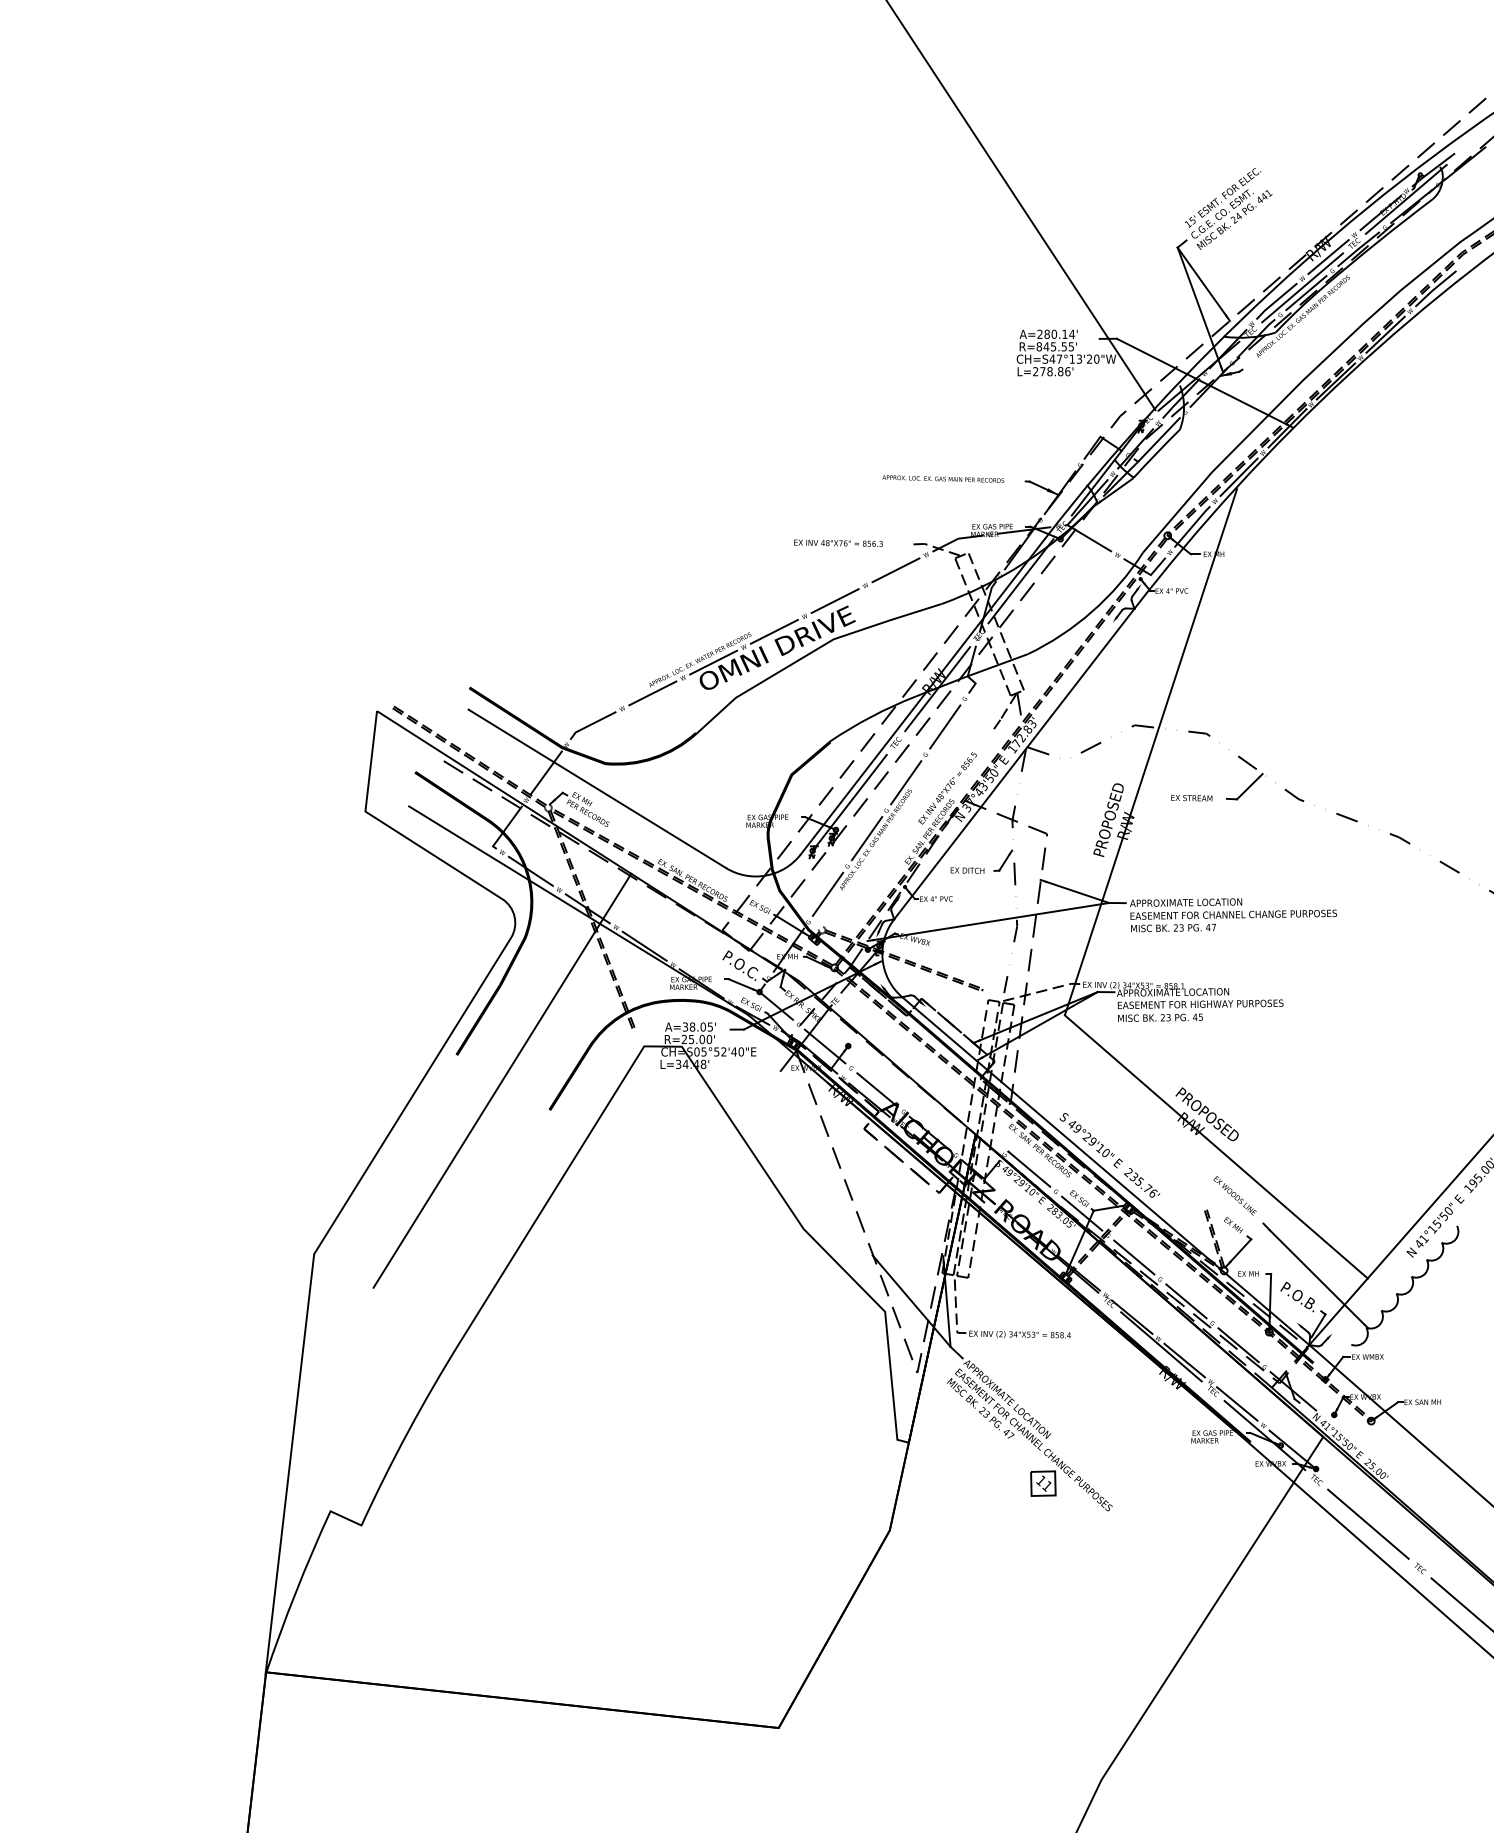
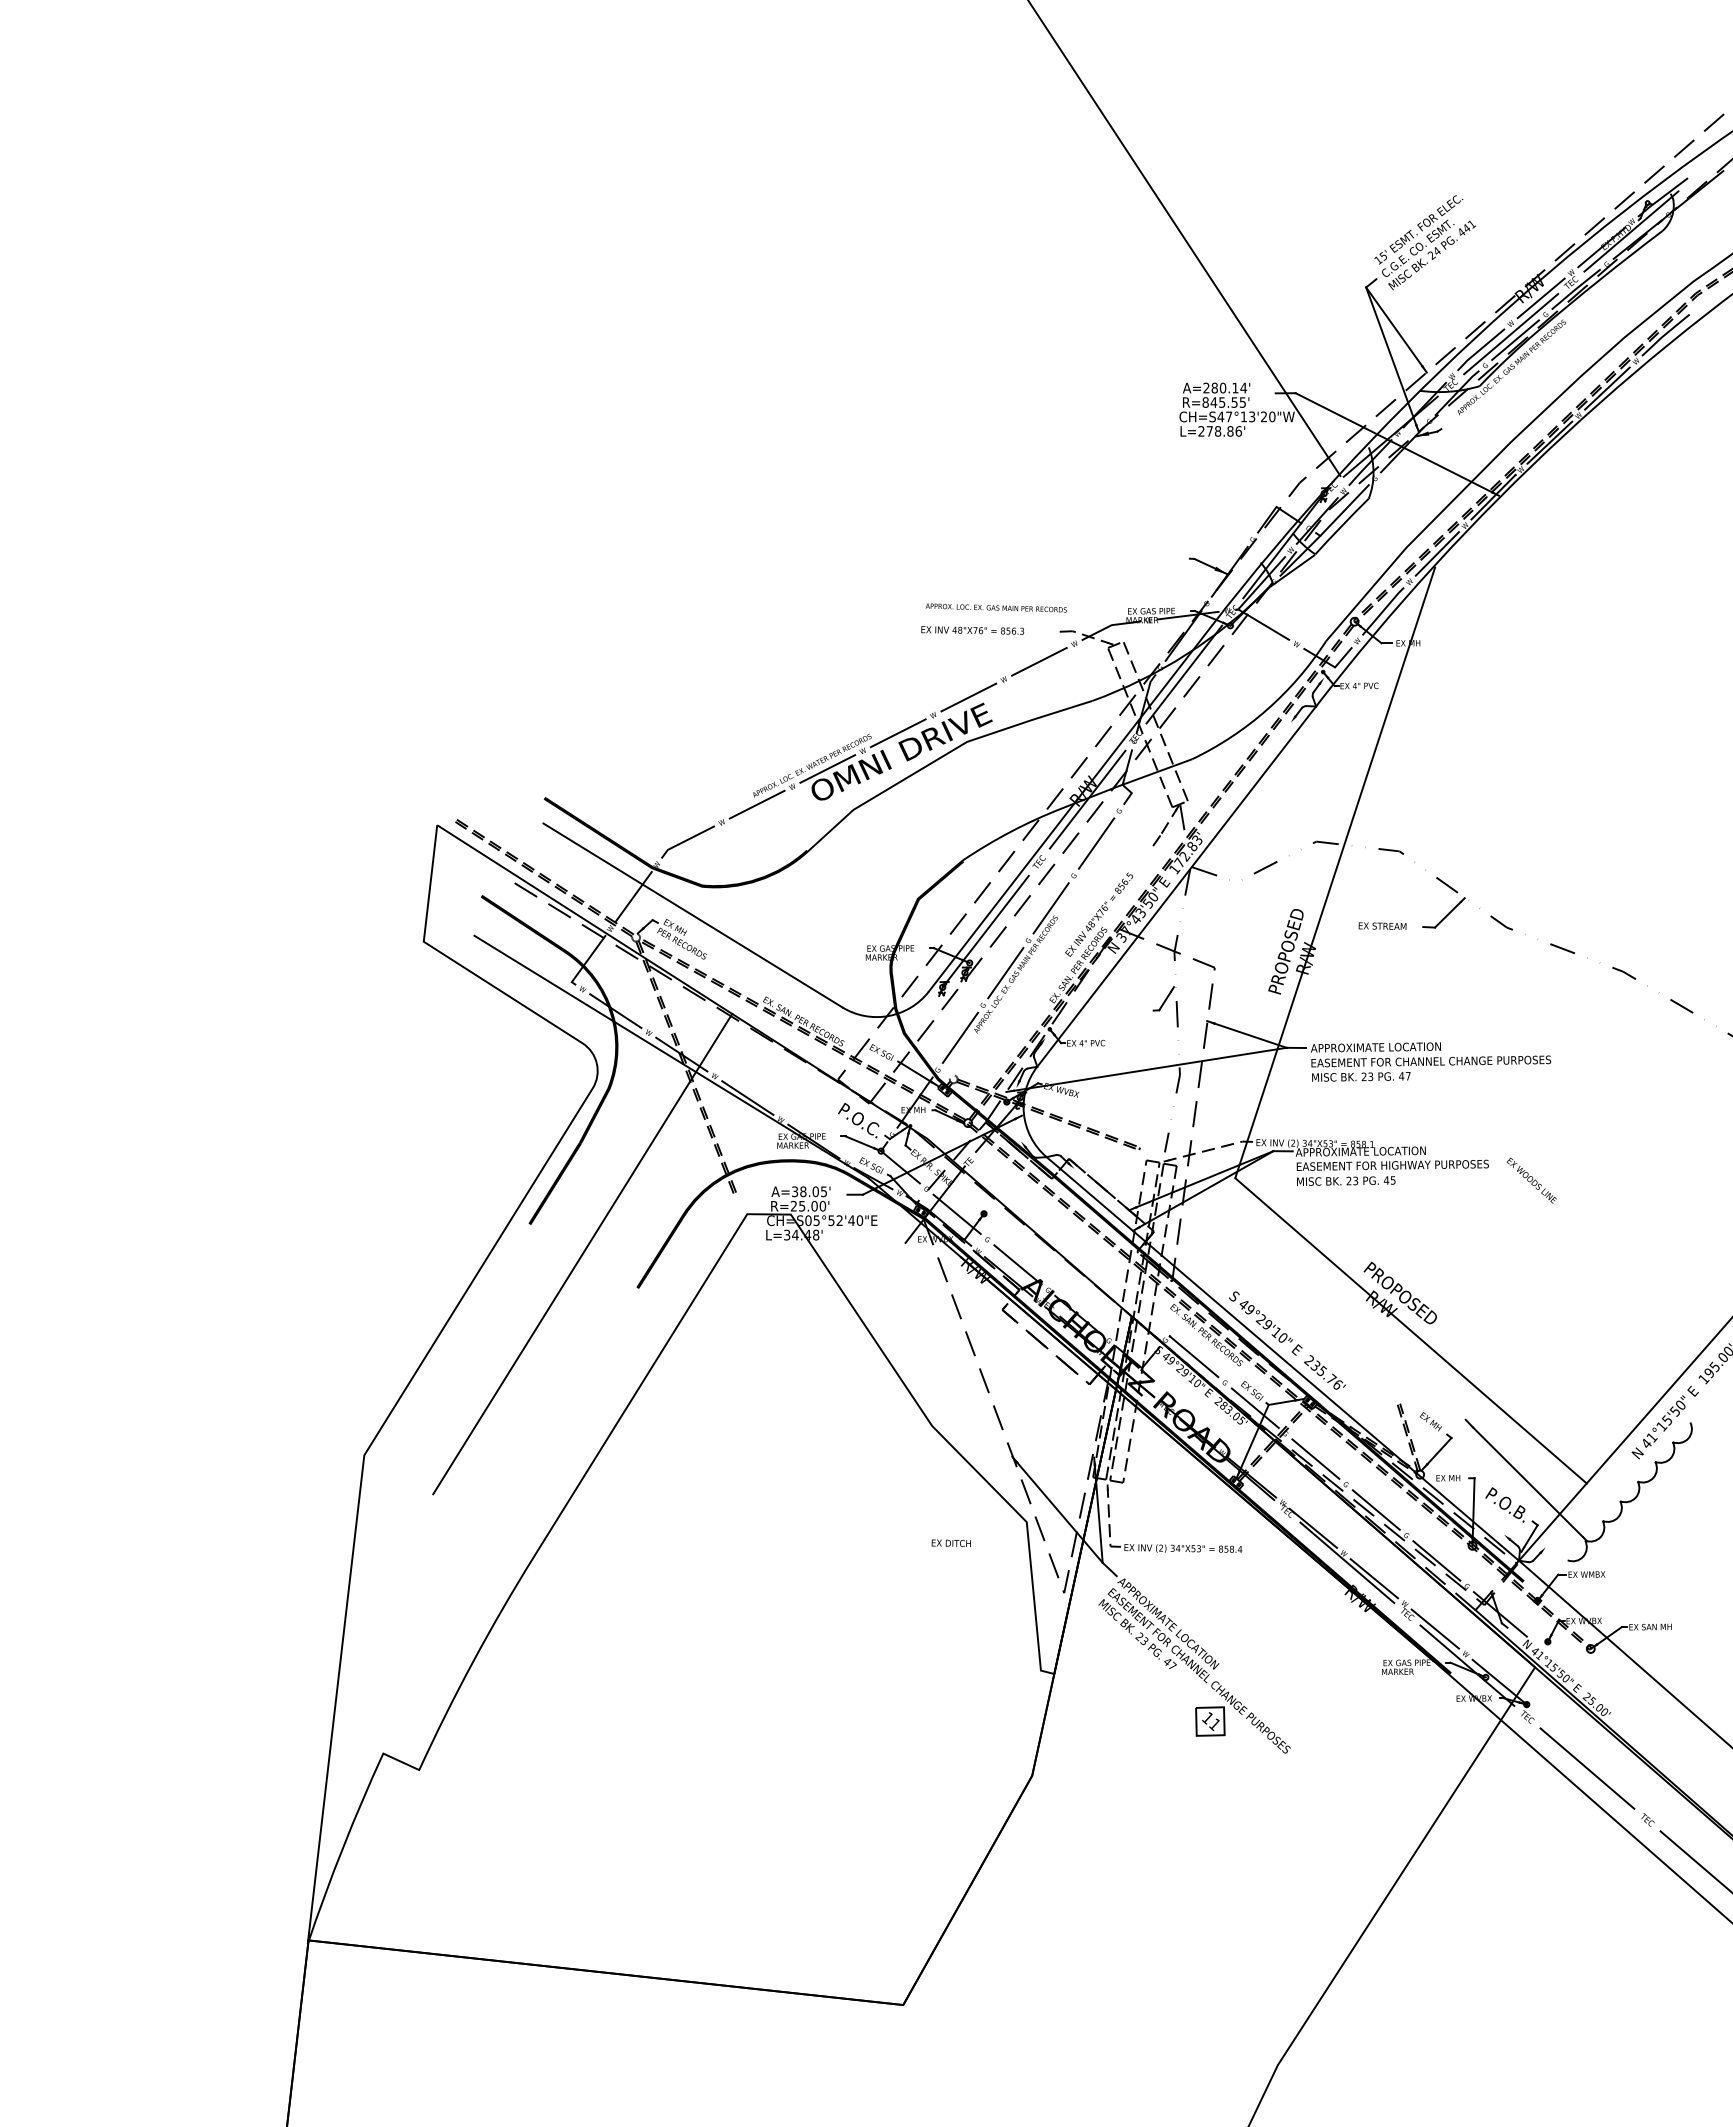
text: (942, 478) -> (995, 607), moved
text: (966, 869) -> (950, 1542), moved
text: (1234, 1195) -> (1531, 1180), moved

